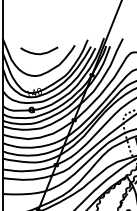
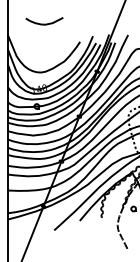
curve: (39, 53) -> (44, 23), moved

